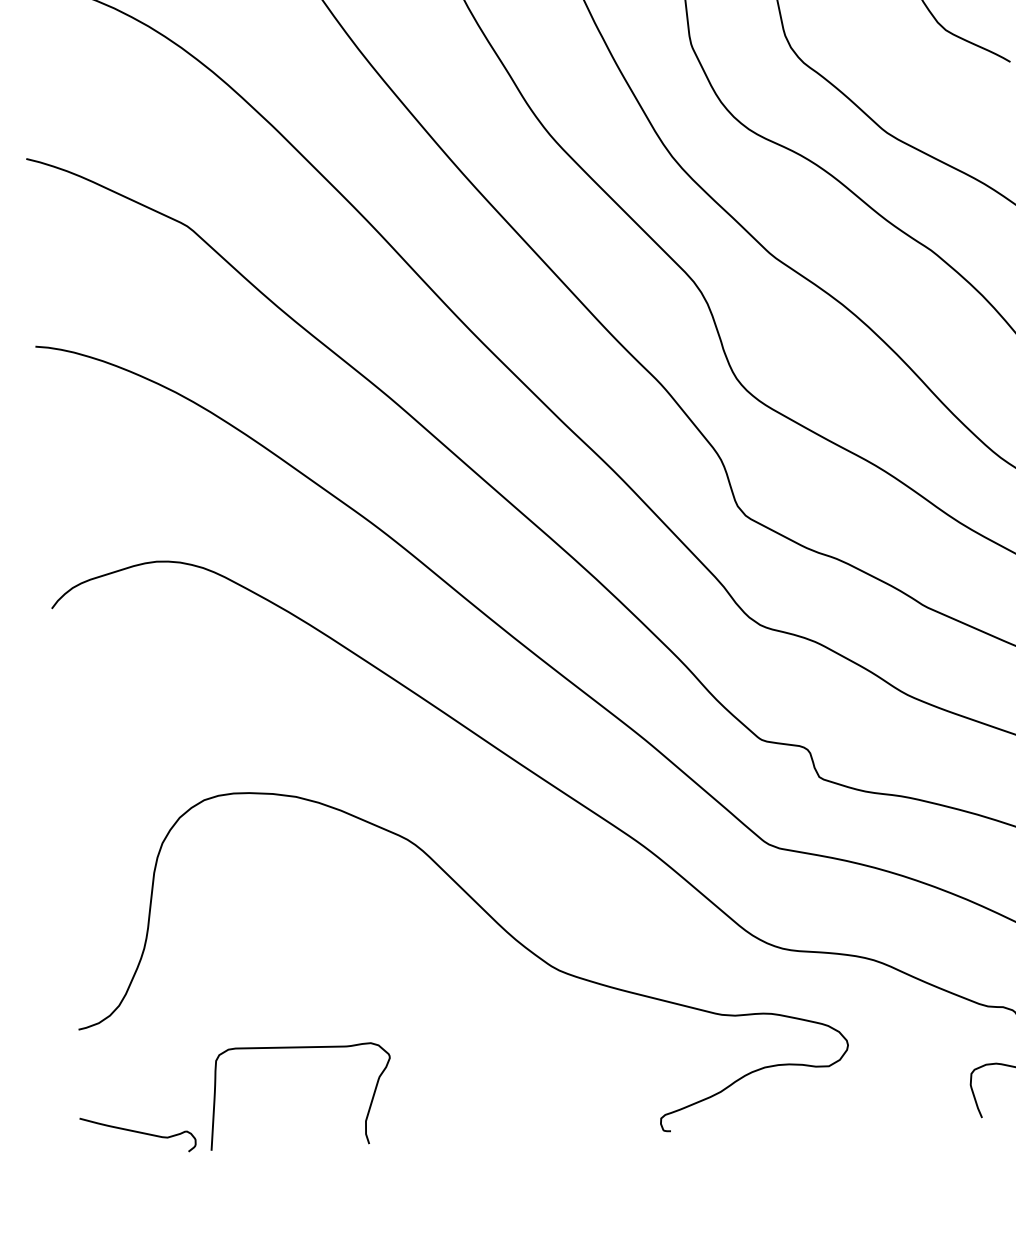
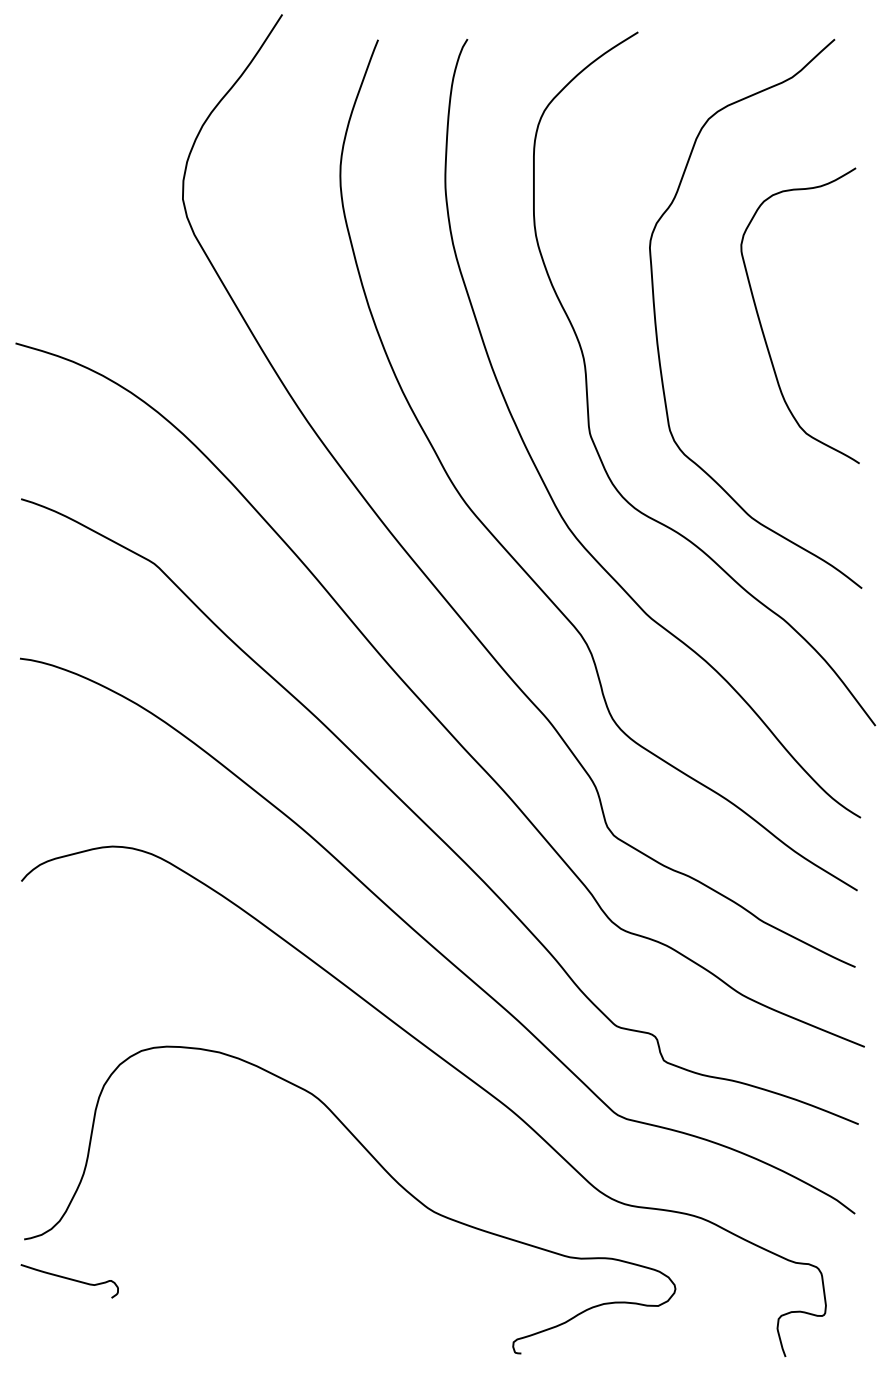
curve: (297, 1048) -> (208, 1265), removed
curve: (139, 1133) -> (70, 1280), moved

